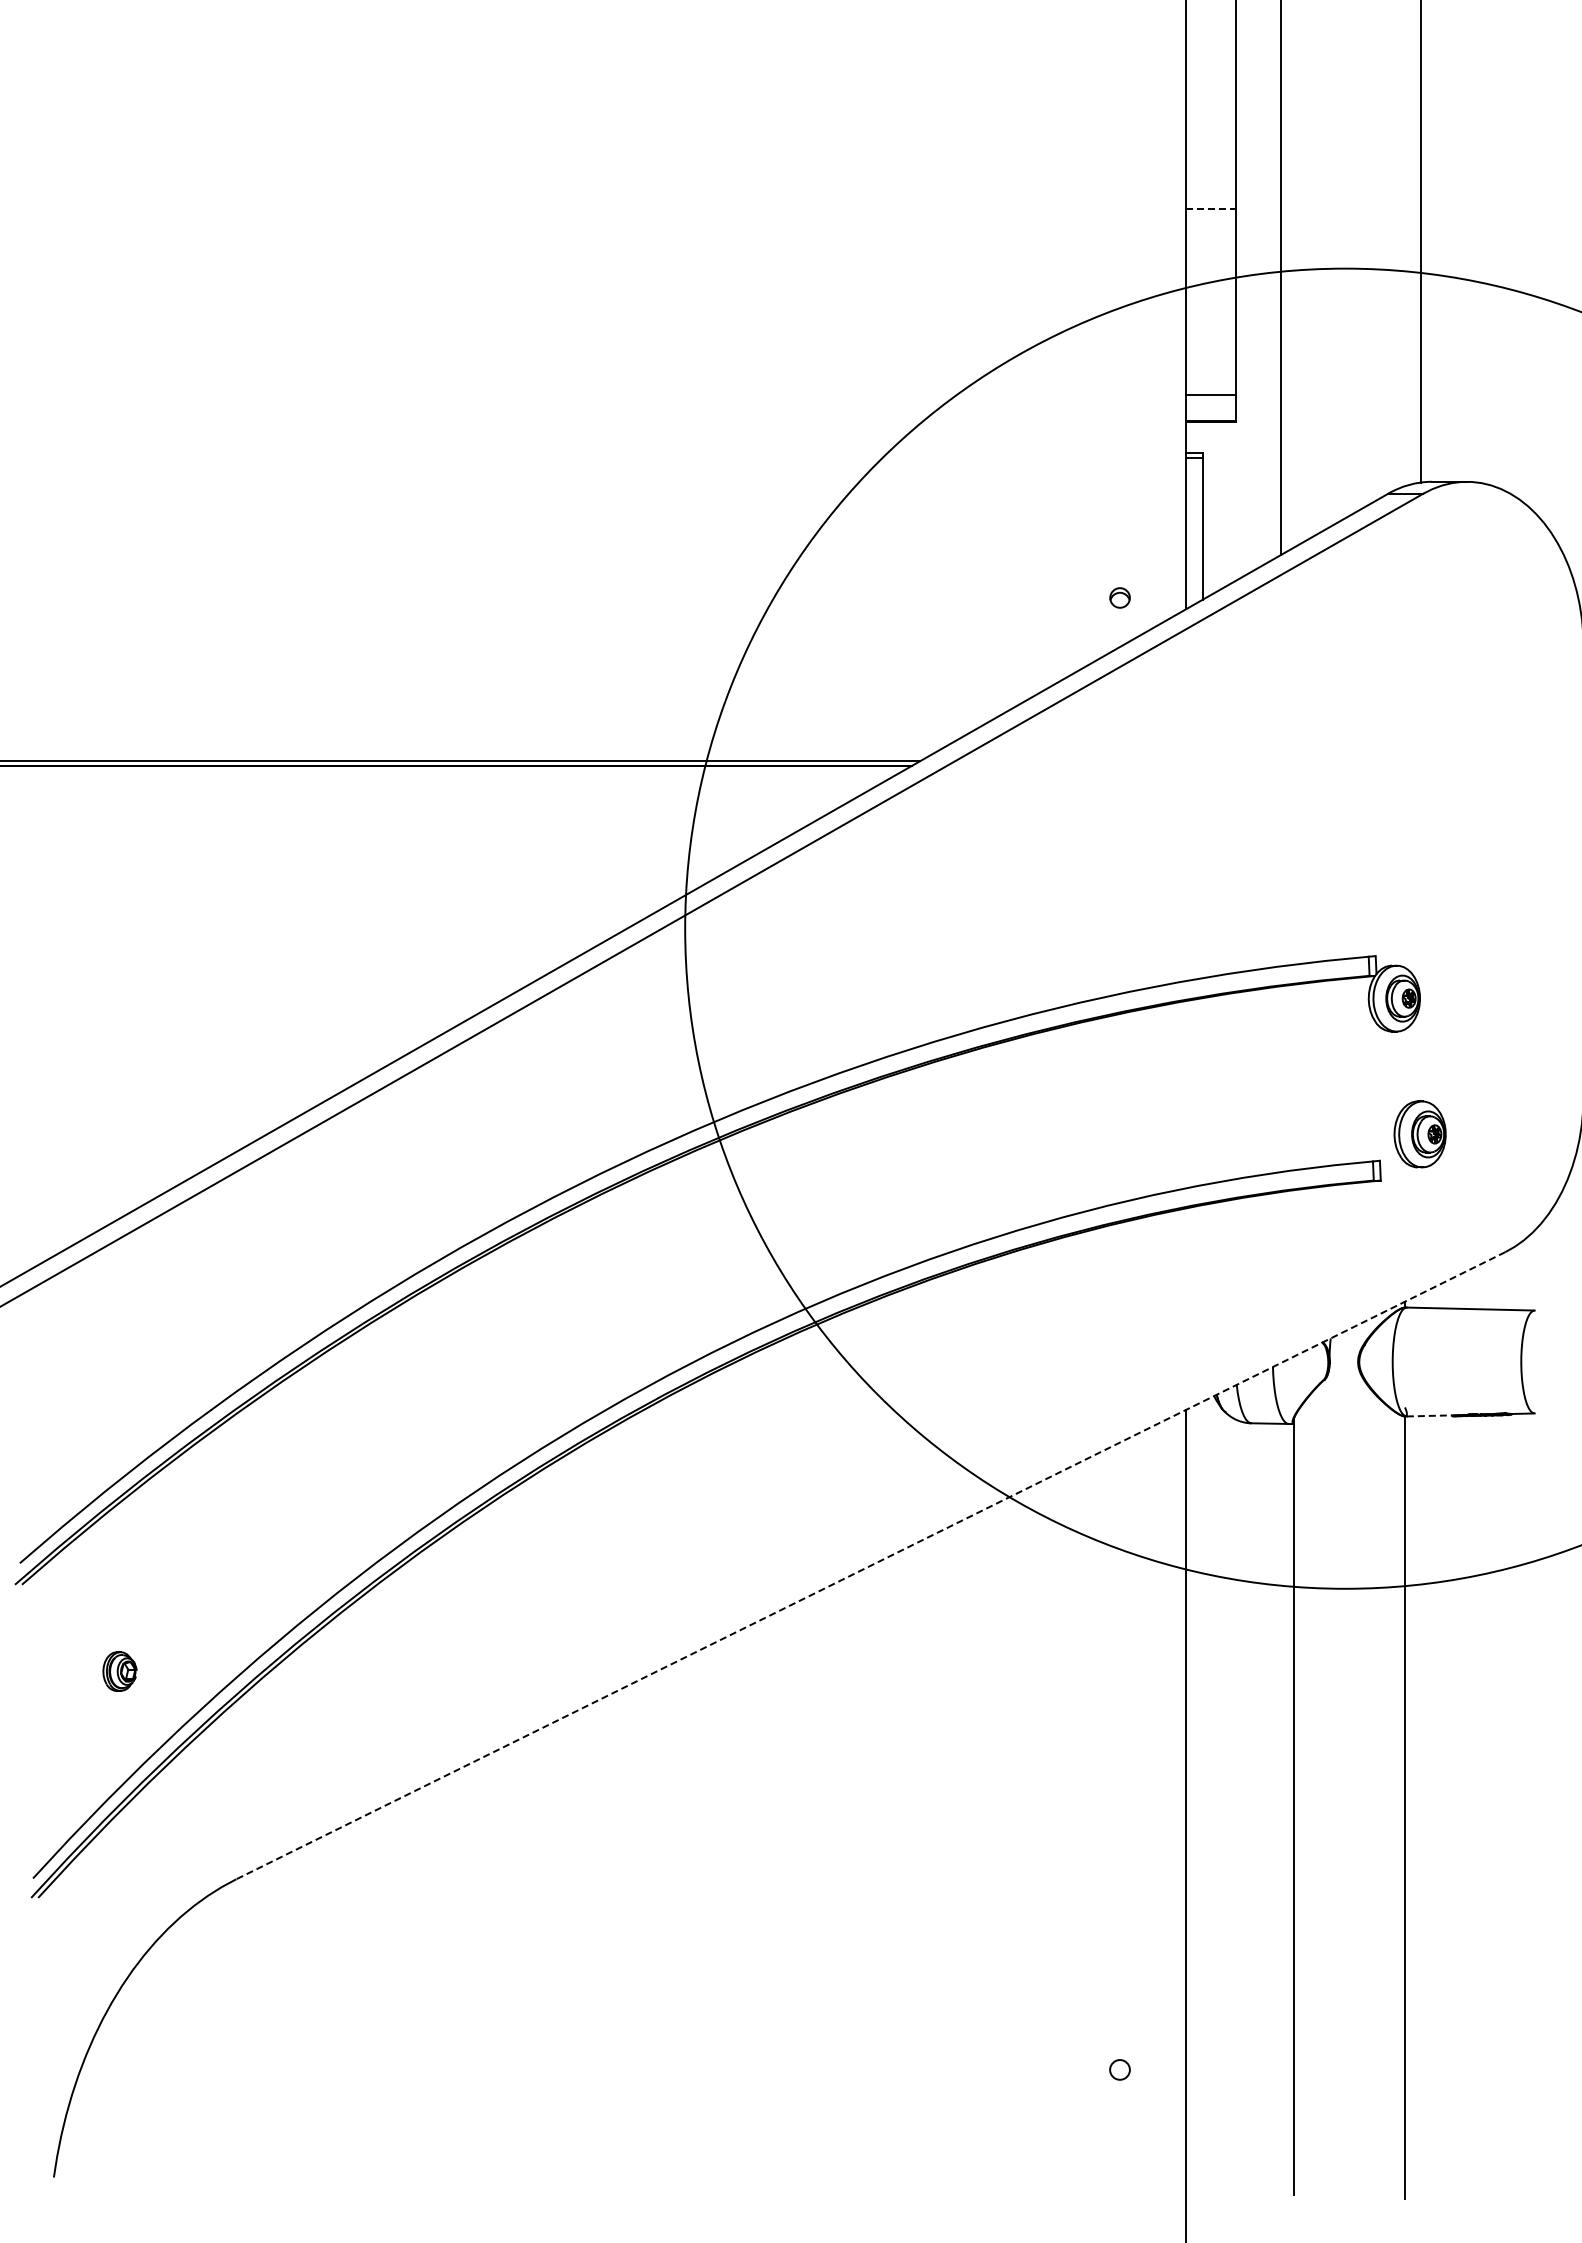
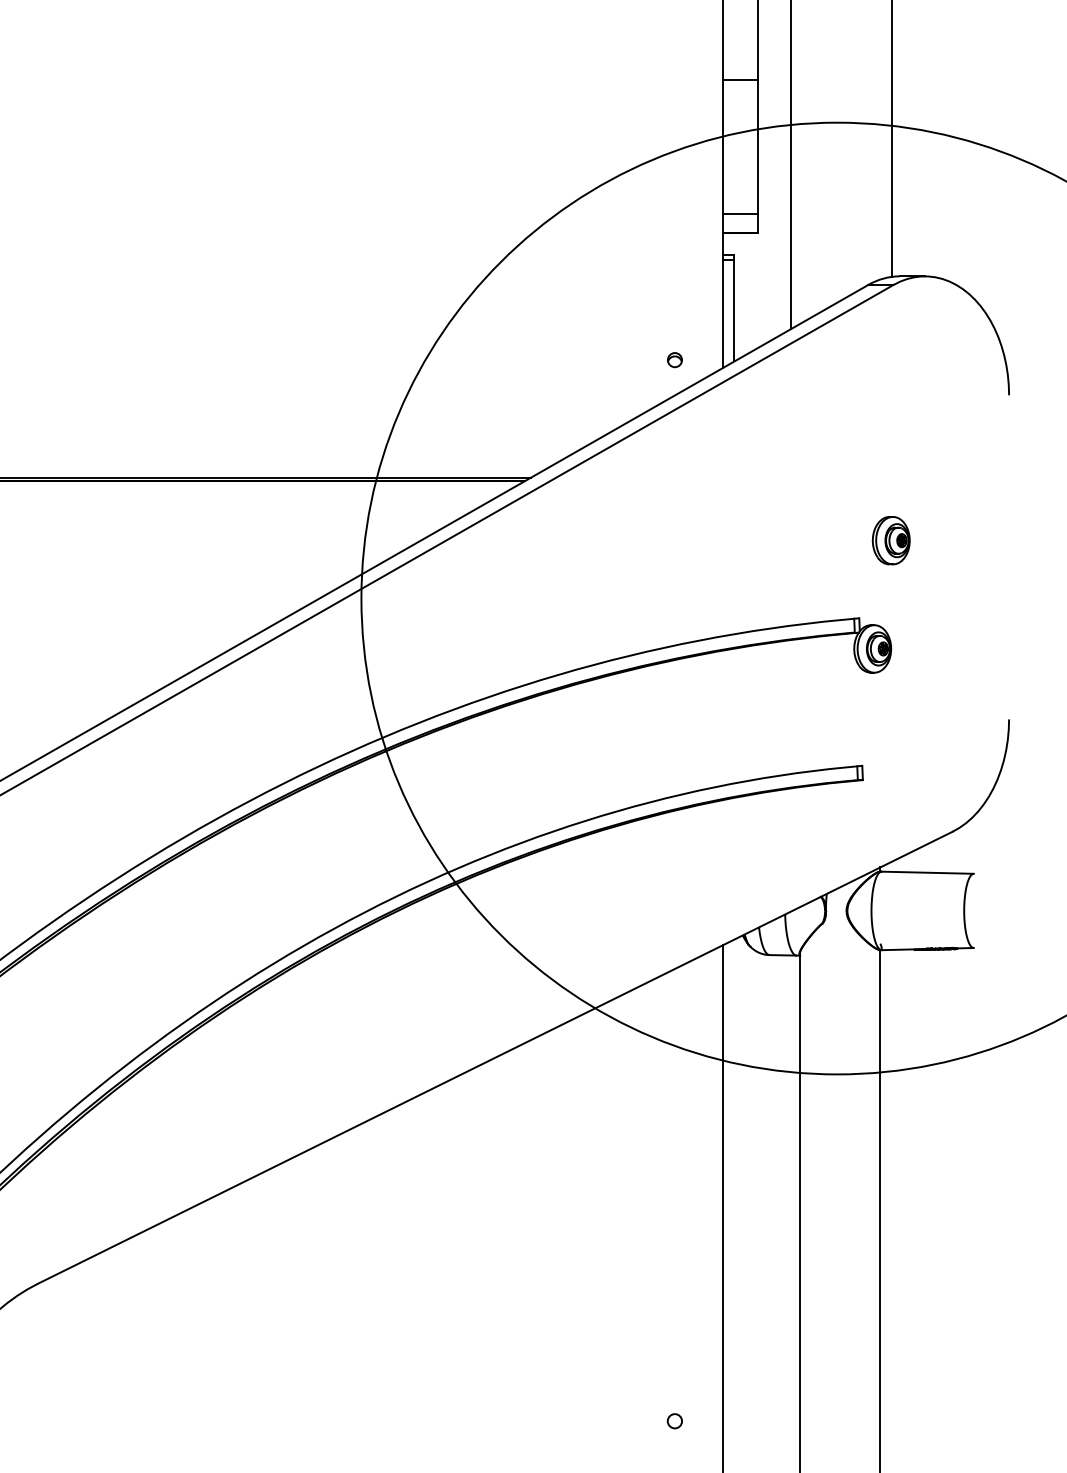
line: (1210, 209) -> (740, 80), dashed -> solid
part: (1419, 1134) -> (890, 540), moved
line: (1429, 1415) -> (898, 949), dashed -> solid
line: (870, 1565) -> (495, 1057), dashed -> solid

